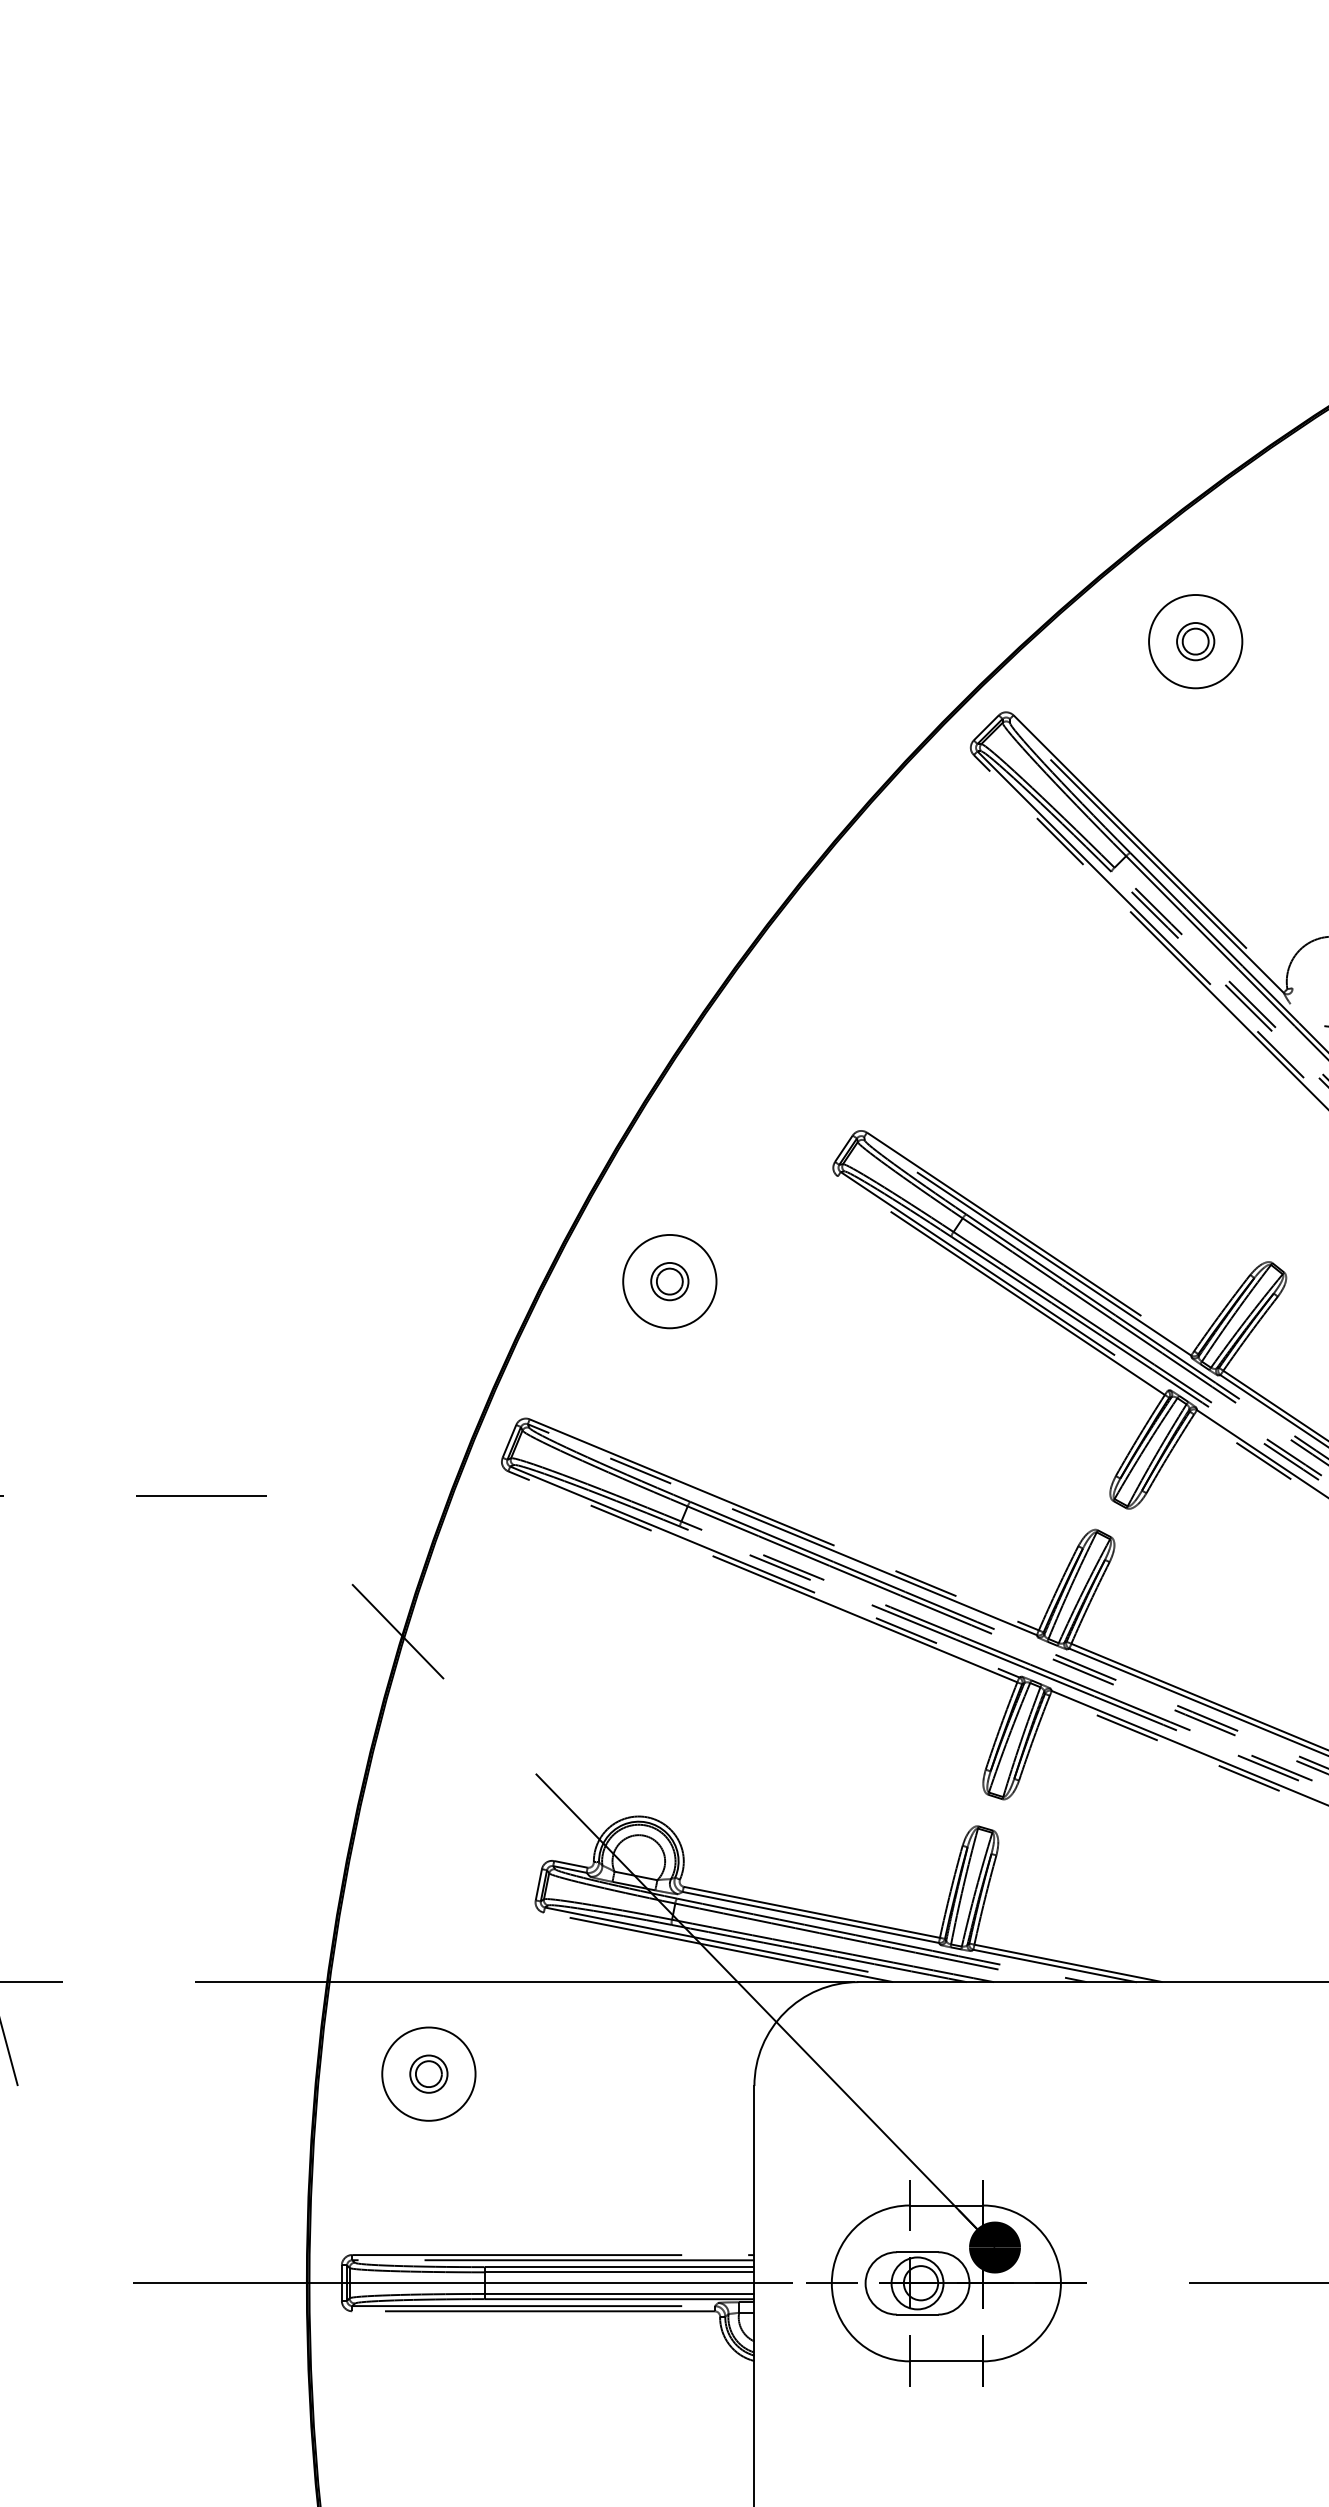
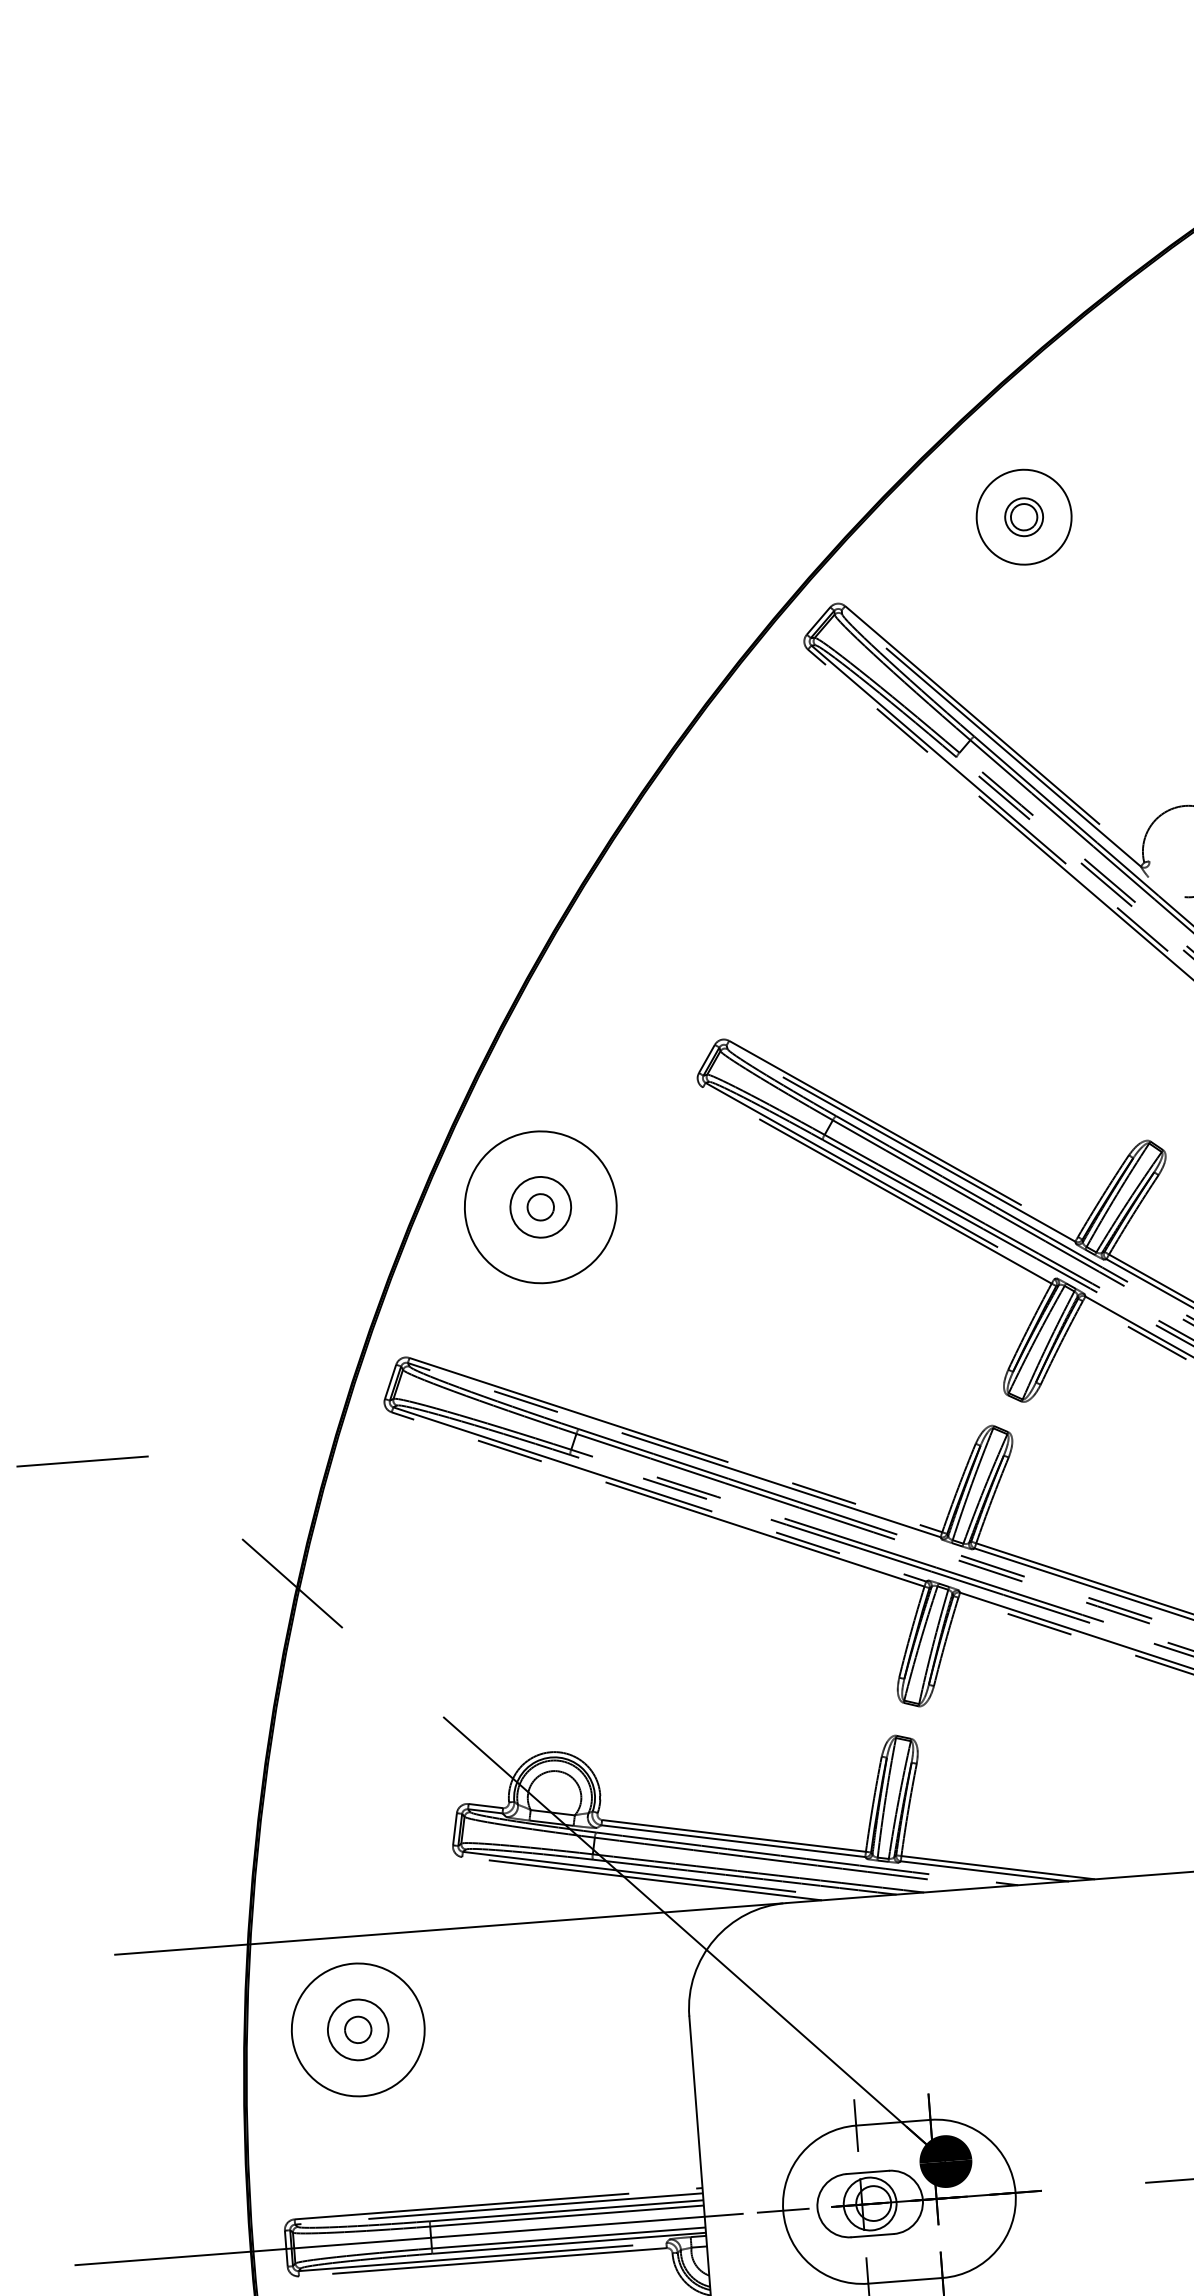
circle: (669, 1281) -> (540, 1207), size x1.6
circle: (669, 1281) -> (540, 1207), size x1.6
circle: (428, 2073) -> (357, 2029), size x1.4
circle: (428, 2073) -> (357, 2029), size x1.6

